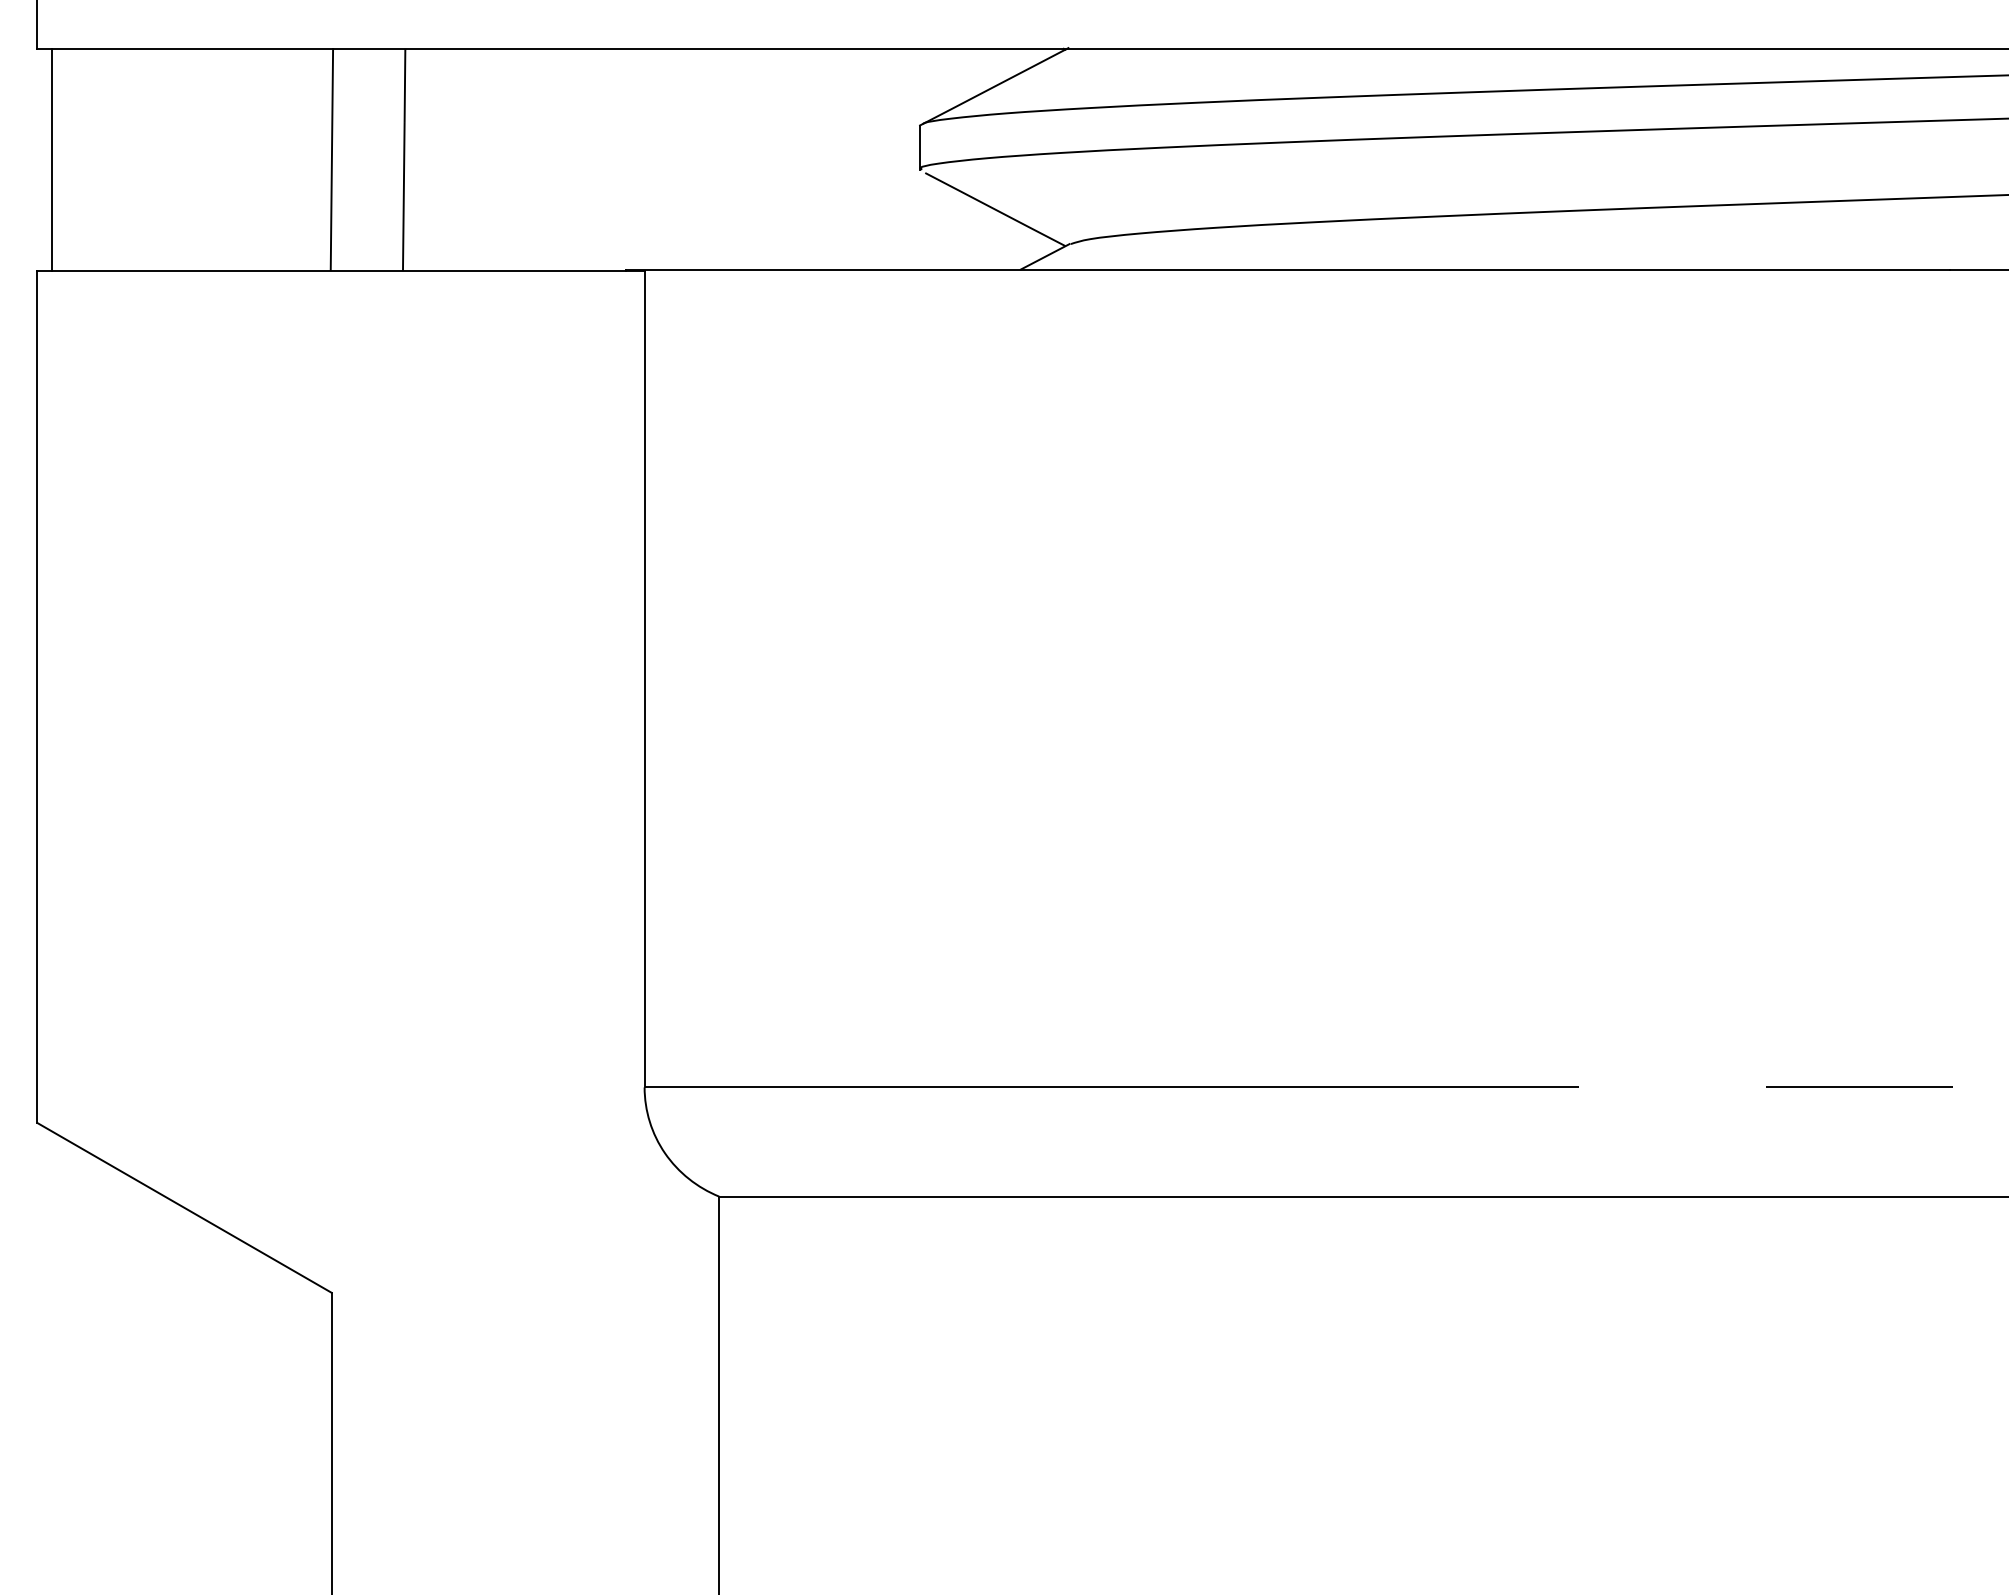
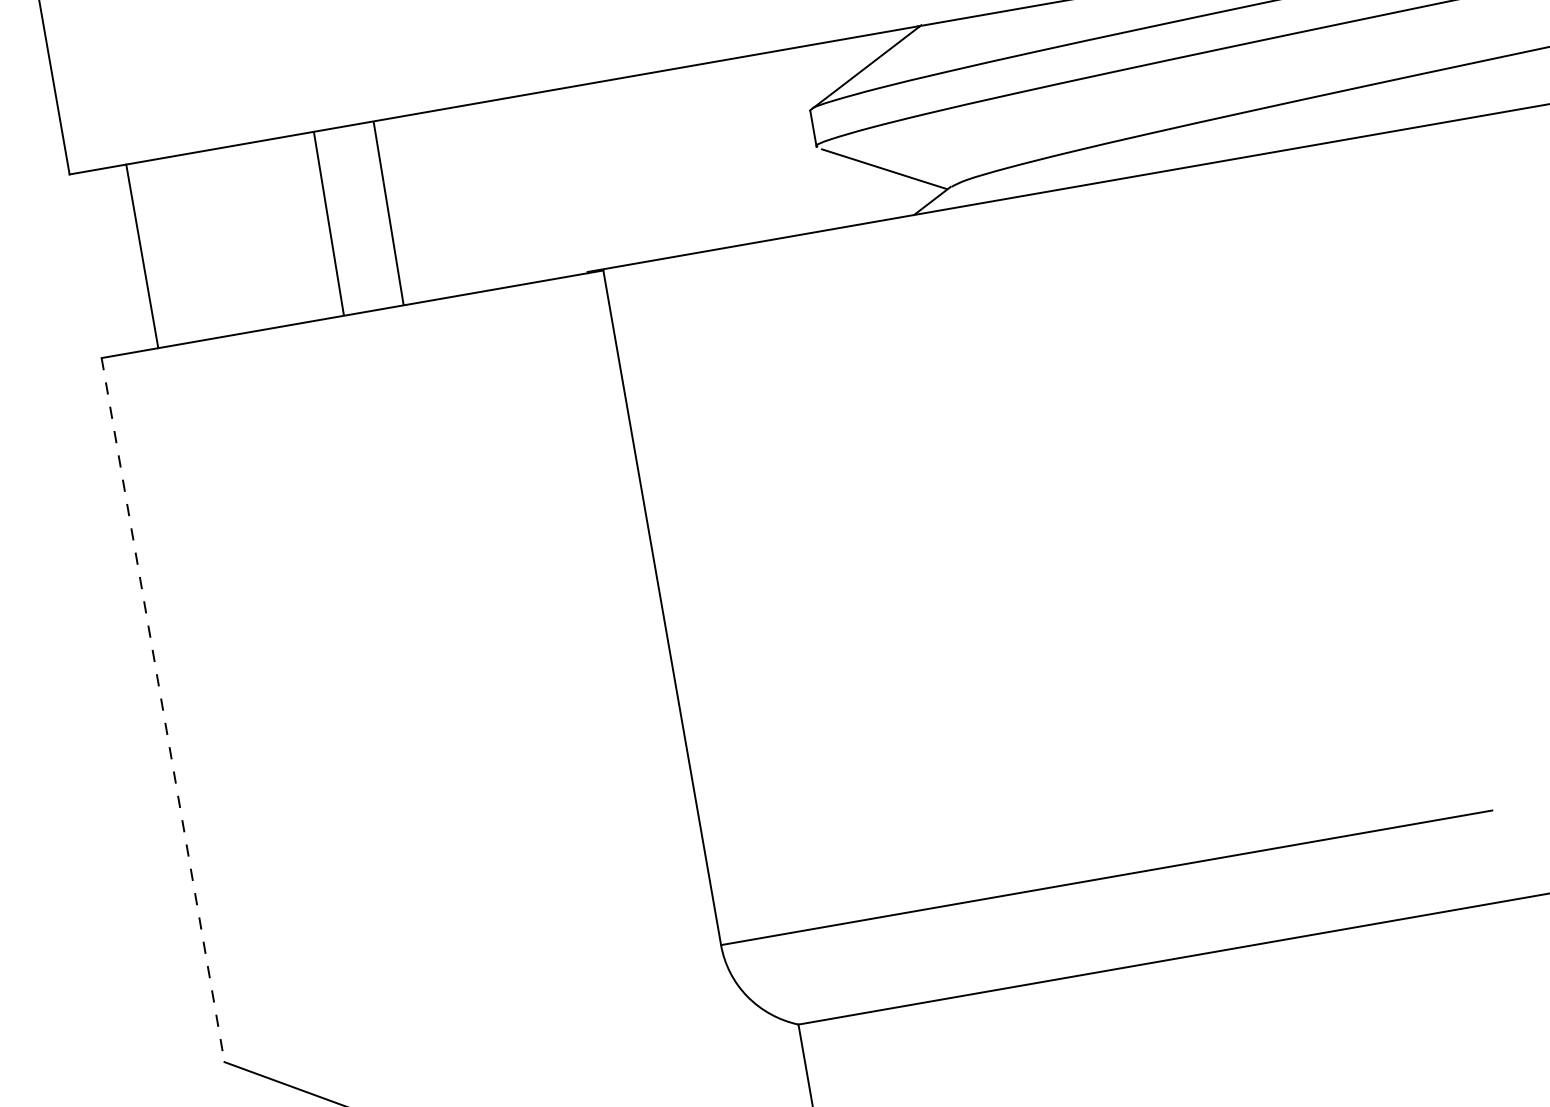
line: (52, 159) -> (142, 255), moved
line: (37, 697) -> (163, 710), solid -> dashed

